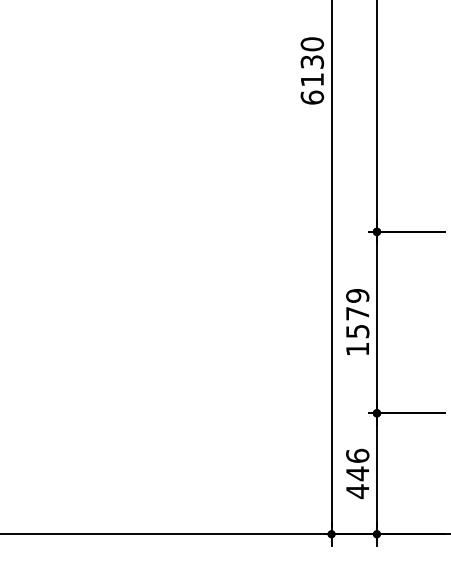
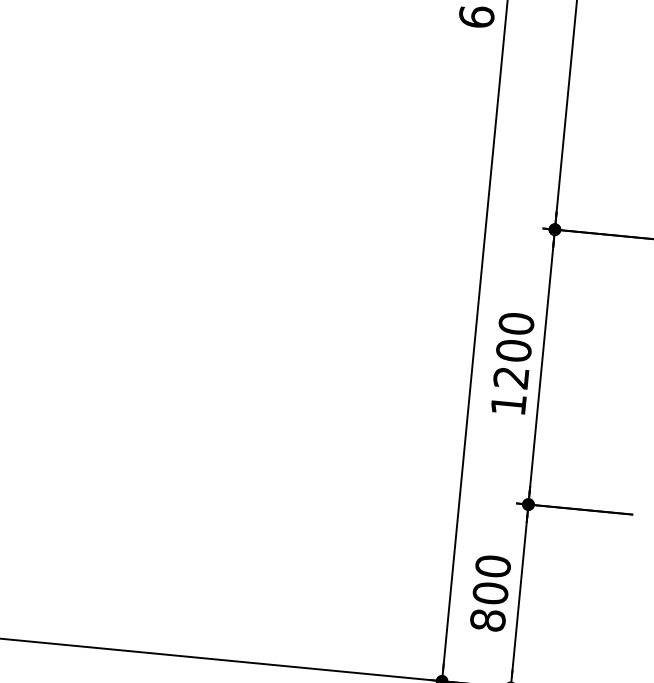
text: (357, 313) -> (513, 350), 1579 -> 1200
text: (357, 473) -> (490, 592), 446 -> 800

